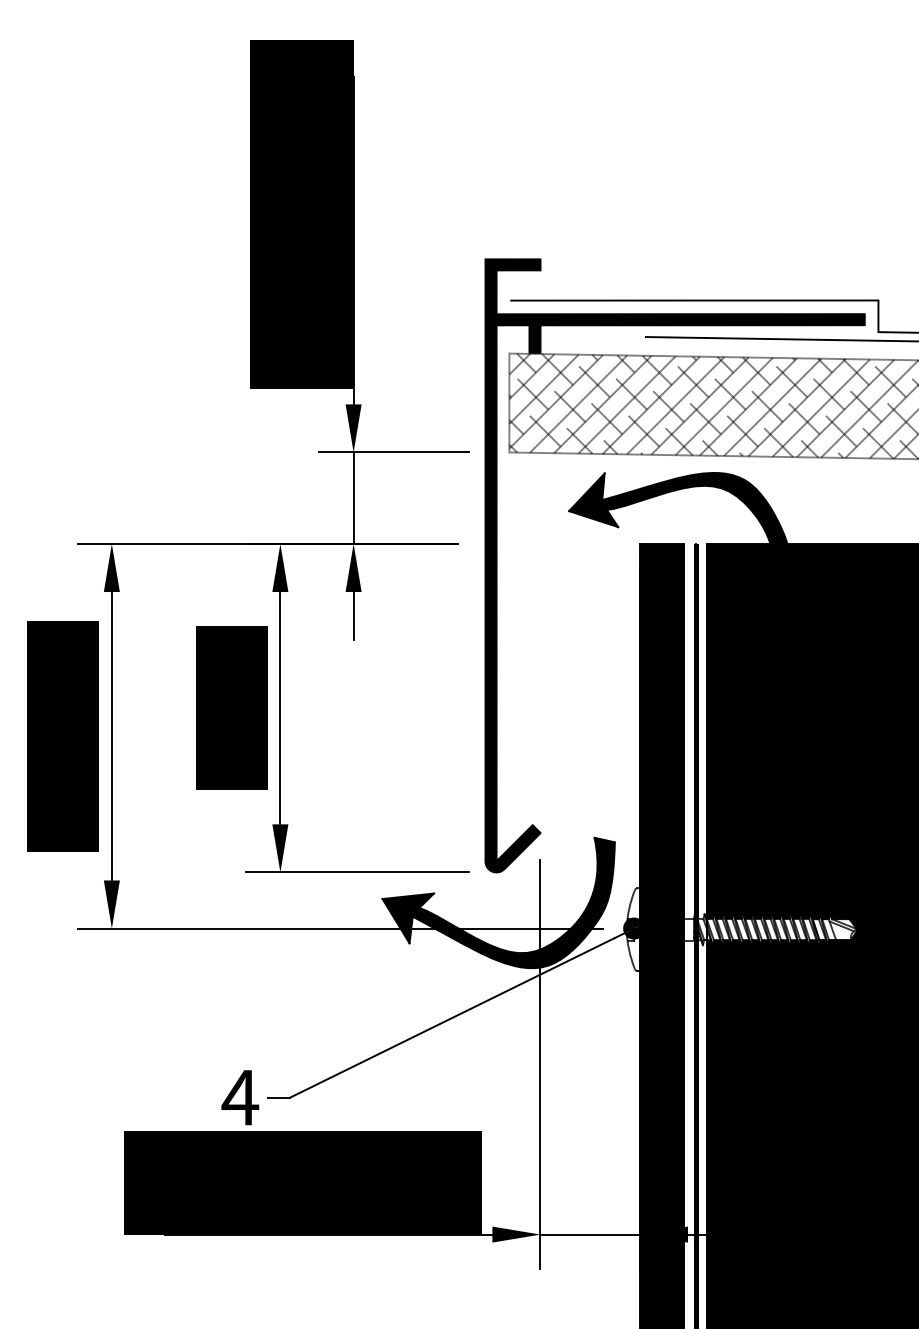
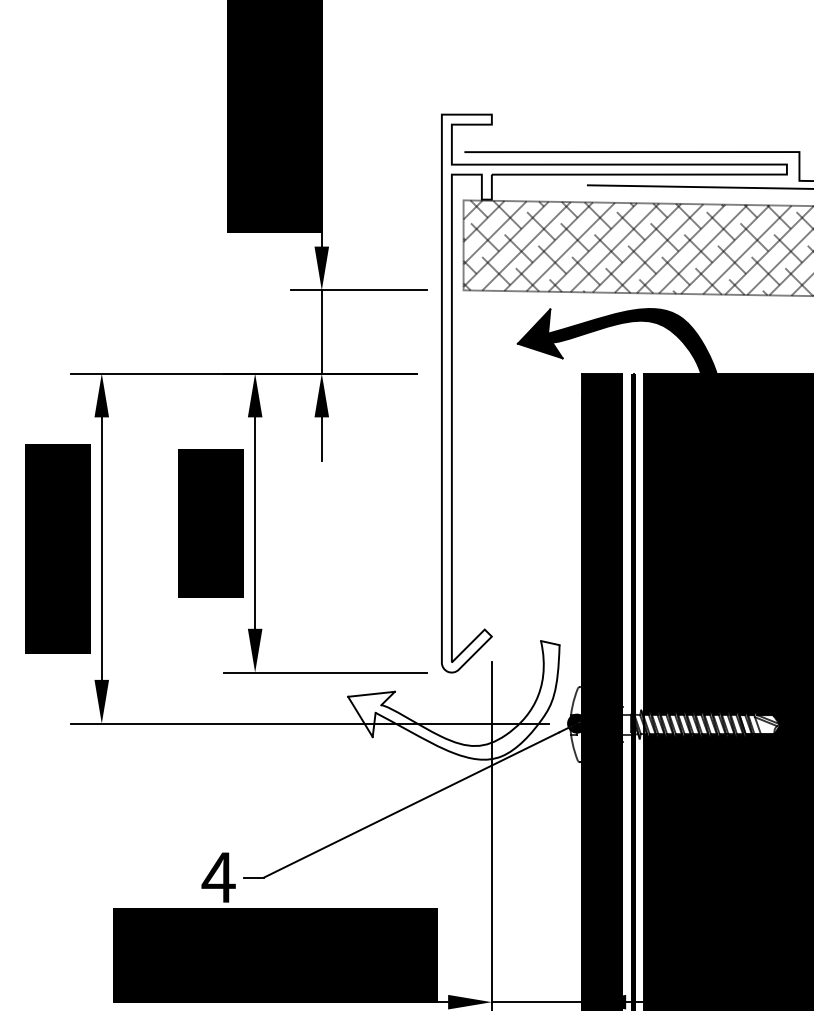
hatch: (674, 565) -> (613, 393), removed
fill: (498, 902) -> (453, 699), removed

